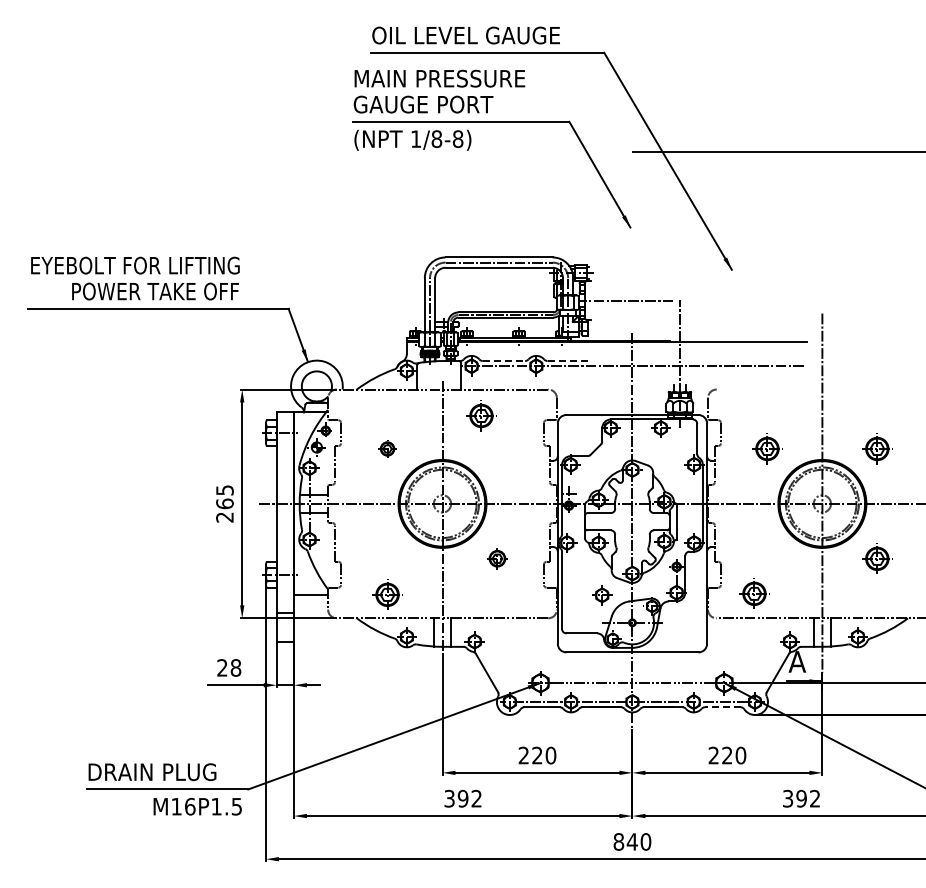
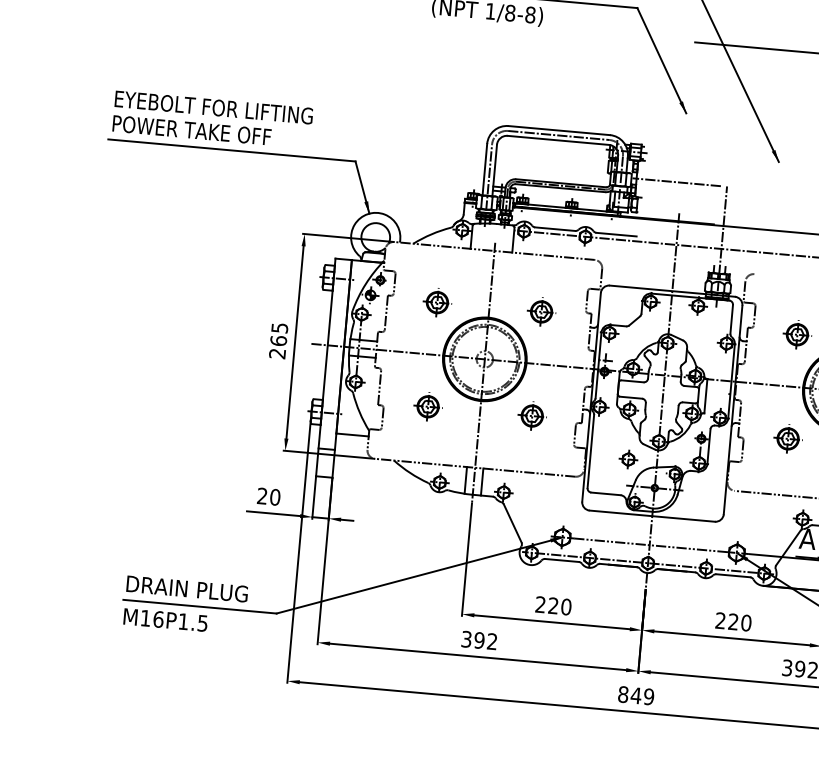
text: (155, 291) -> (191, 130), moved
line: (504, 361) -> (555, 229), dashed -> solid
line: (569, 361) -> (617, 235), dashed -> solid
part: (481, 415) -> (541, 311), moved
part: (387, 448) -> (437, 302), size x1.67
part: (497, 558) -> (532, 415), size x1.43
part: (754, 593) -> (788, 438), moved
part: (387, 594) -> (428, 406), moved
text: (235, 667) -> (274, 496), 28 -> 20
line: (722, 707) -> (732, 575), dashed -> solid
text: (197, 806) -> (165, 619), moved
text: (645, 841) -> (648, 696), 840 -> 849

